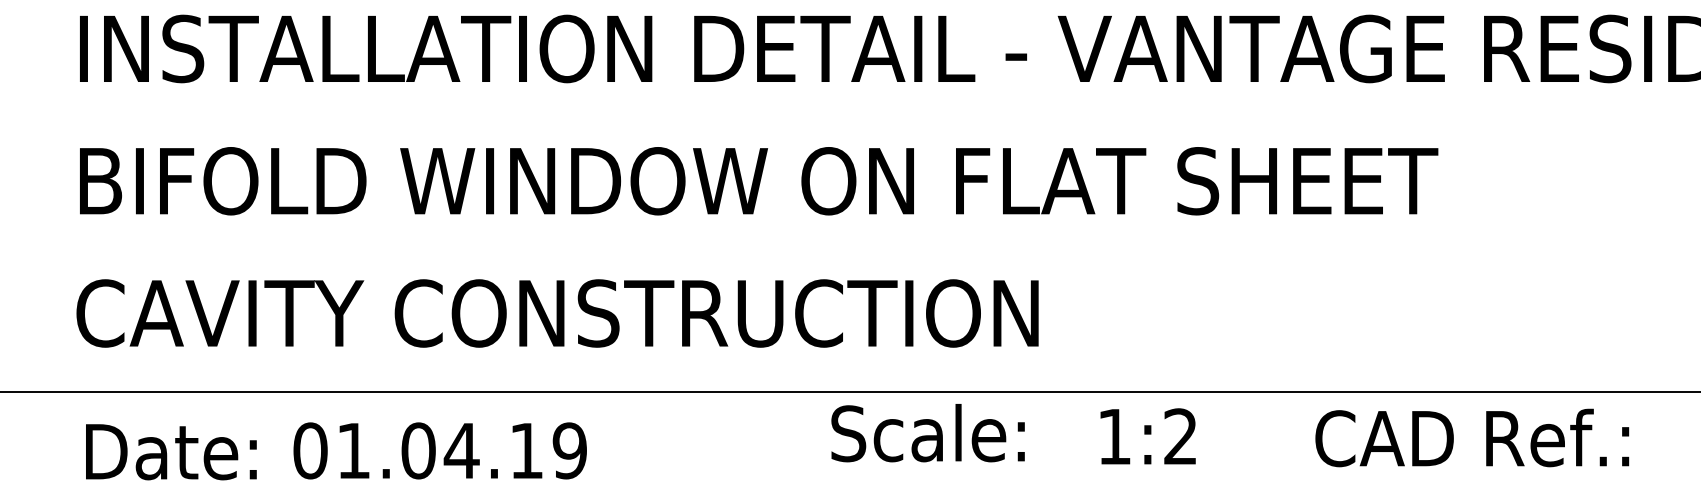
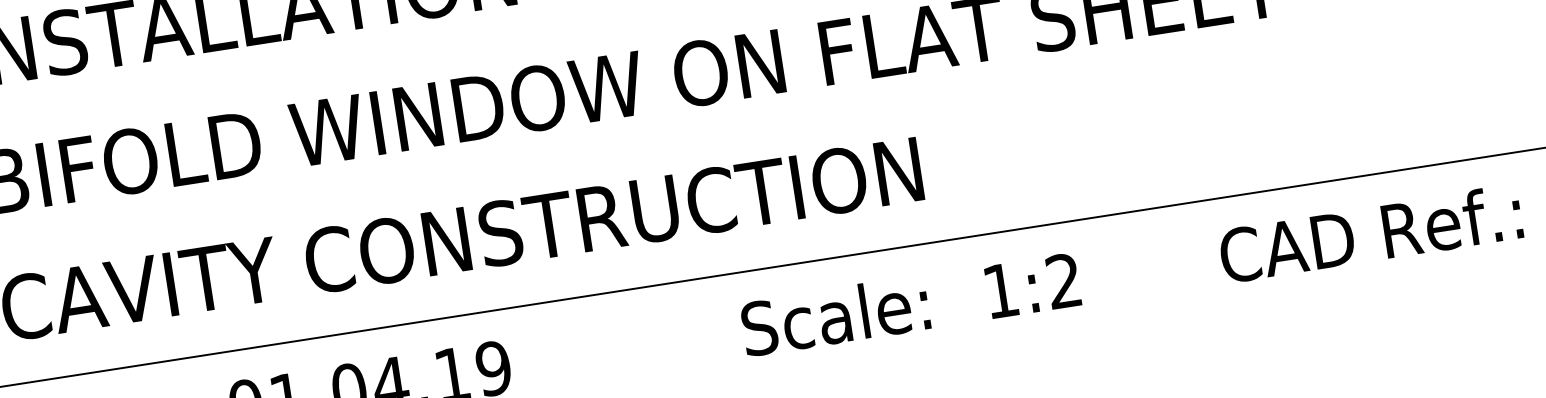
text: (927, 433) -> (834, 316), moved
text: (1147, 436) -> (1032, 285), moved
text: (1472, 437) -> (1370, 233), moved

